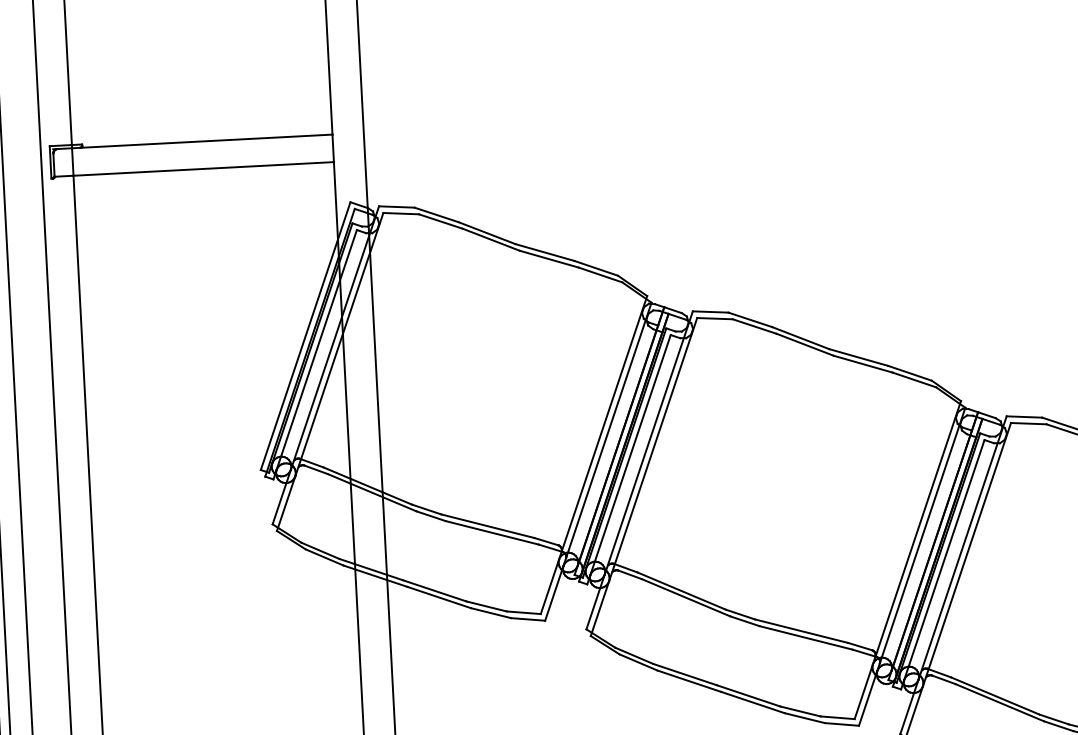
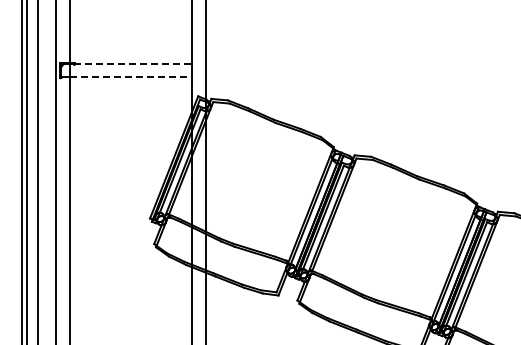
line: (205, 141) -> (132, 64), solid -> dashed
line: (202, 169) -> (130, 77), solid -> dashed

